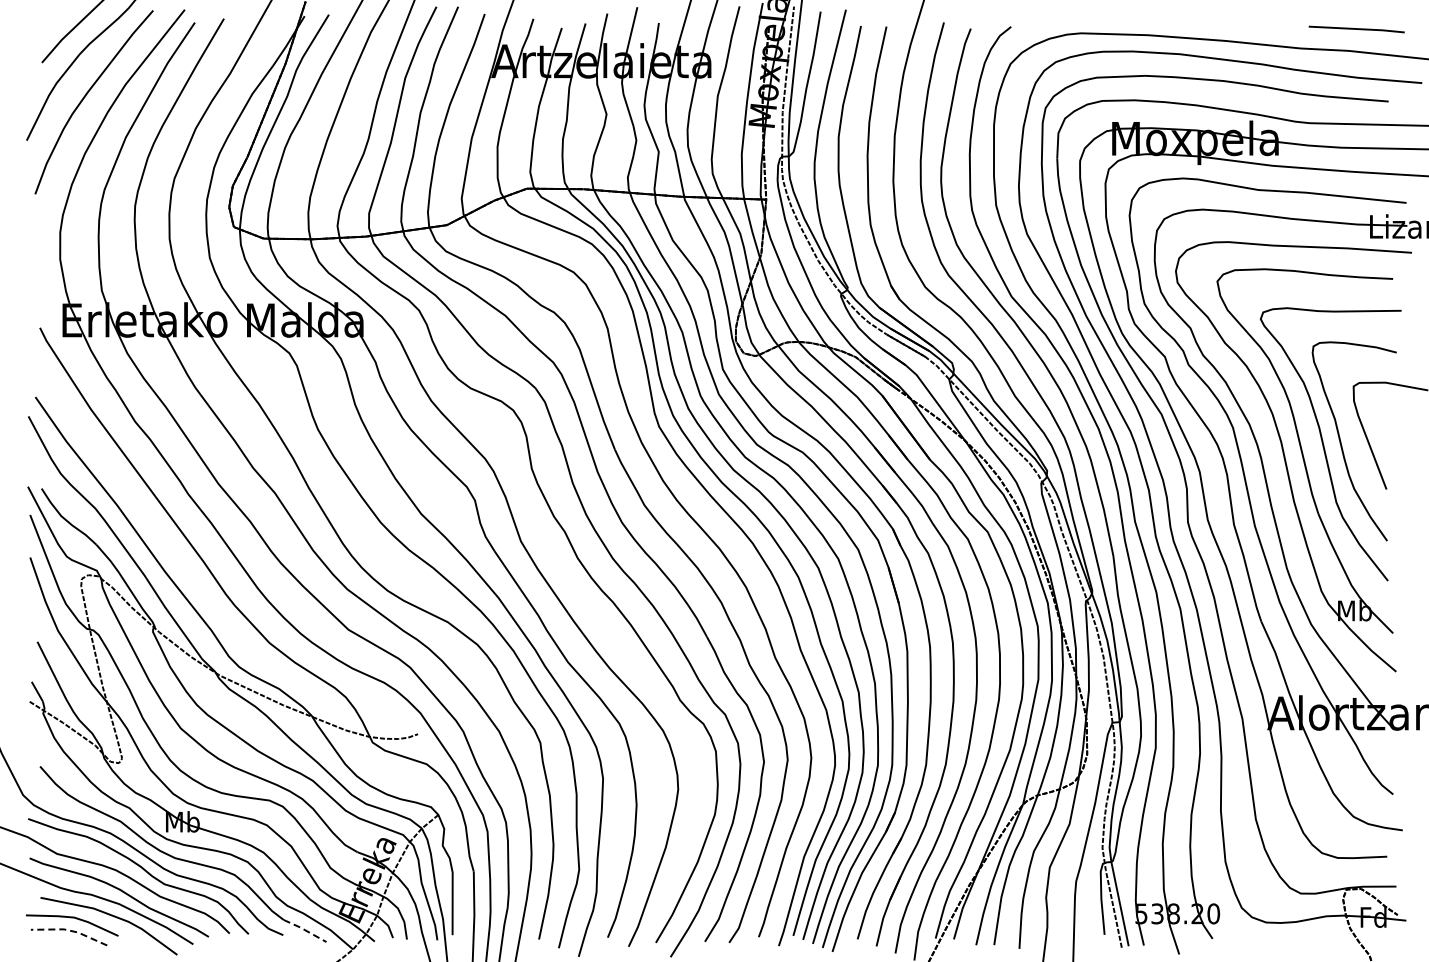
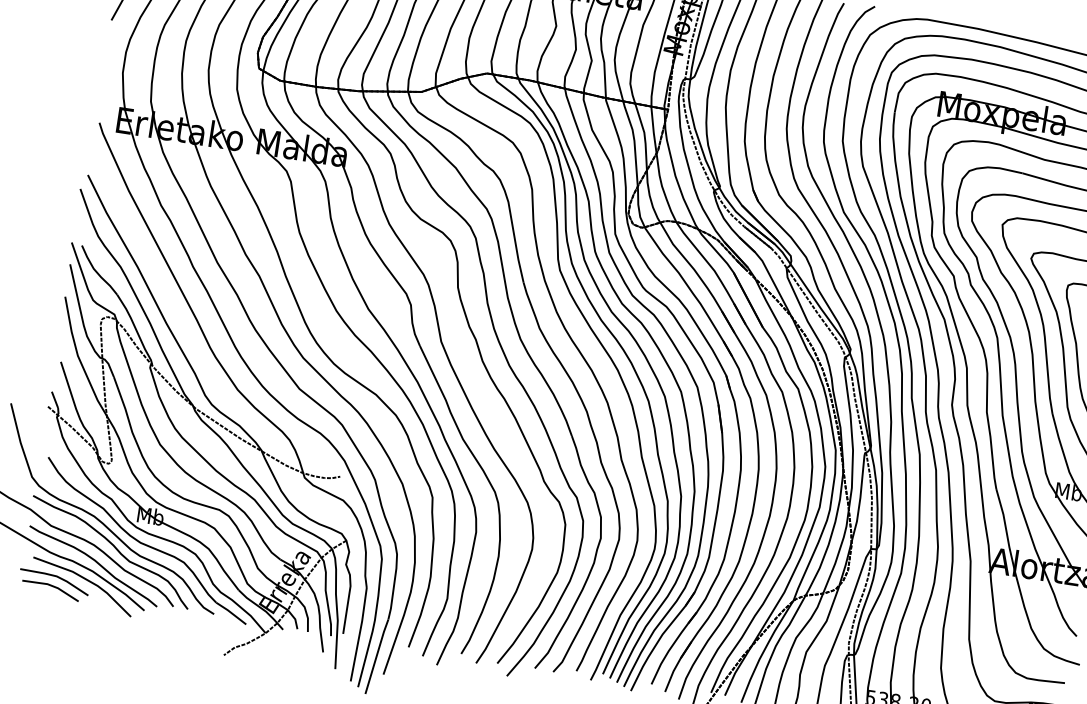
line: (69, 930) -> (51, 585), dashed -> solid
line: (305, 930) -> (231, 613), dashed -> solid

